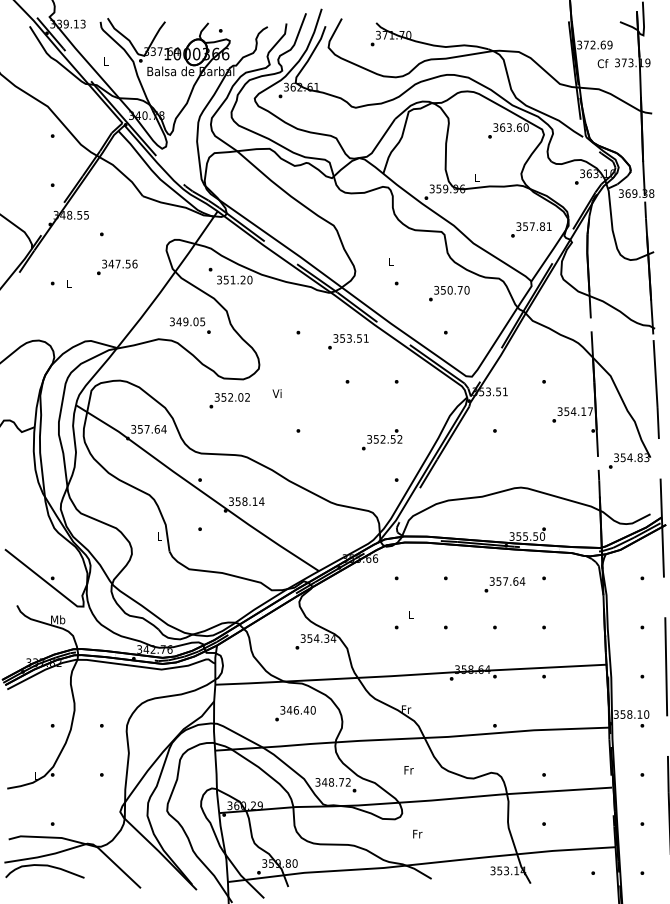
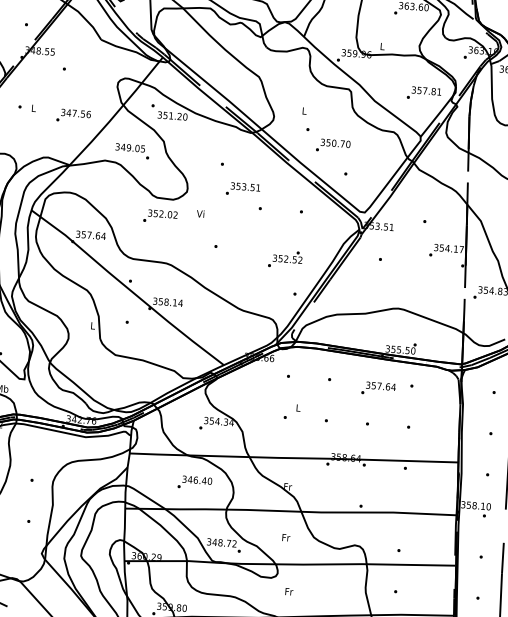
text: (117, 267) -> (73, 116), moved
text: (449, 293) -> (333, 145), moved
text: (348, 341) -> (243, 189), moved

